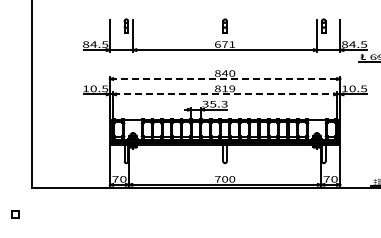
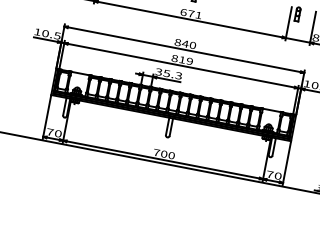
line: (225, 79) -> (184, 50), dashed -> solid
line: (225, 94) -> (181, 65), dashed -> solid

